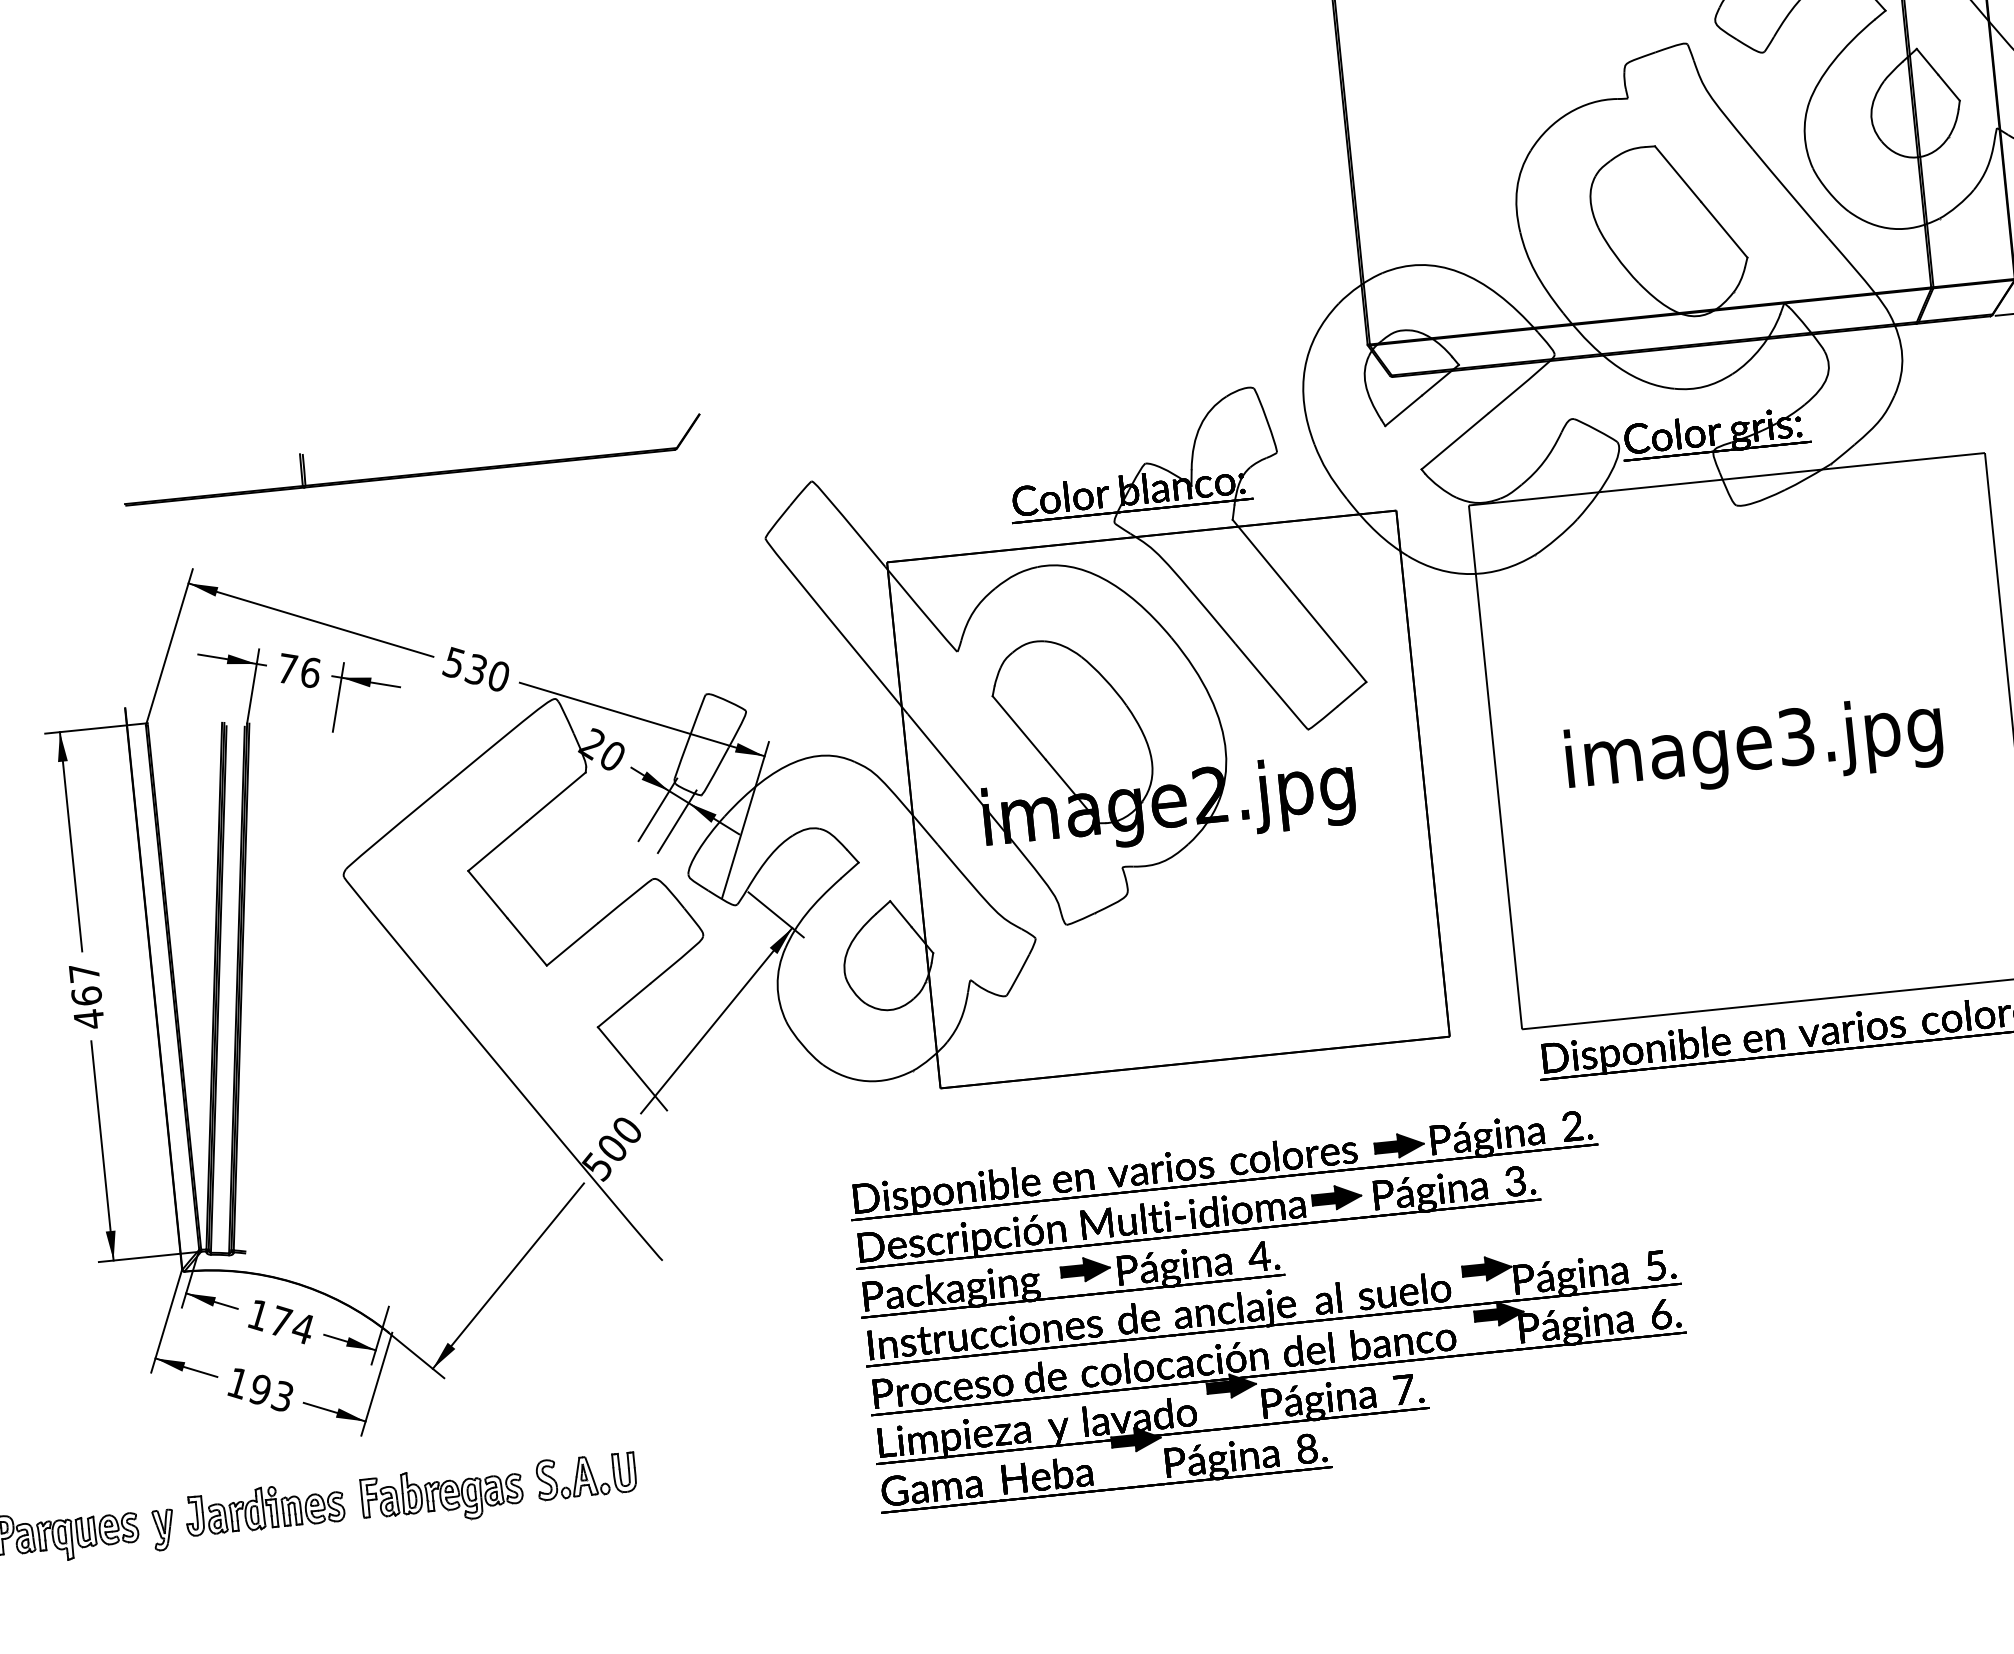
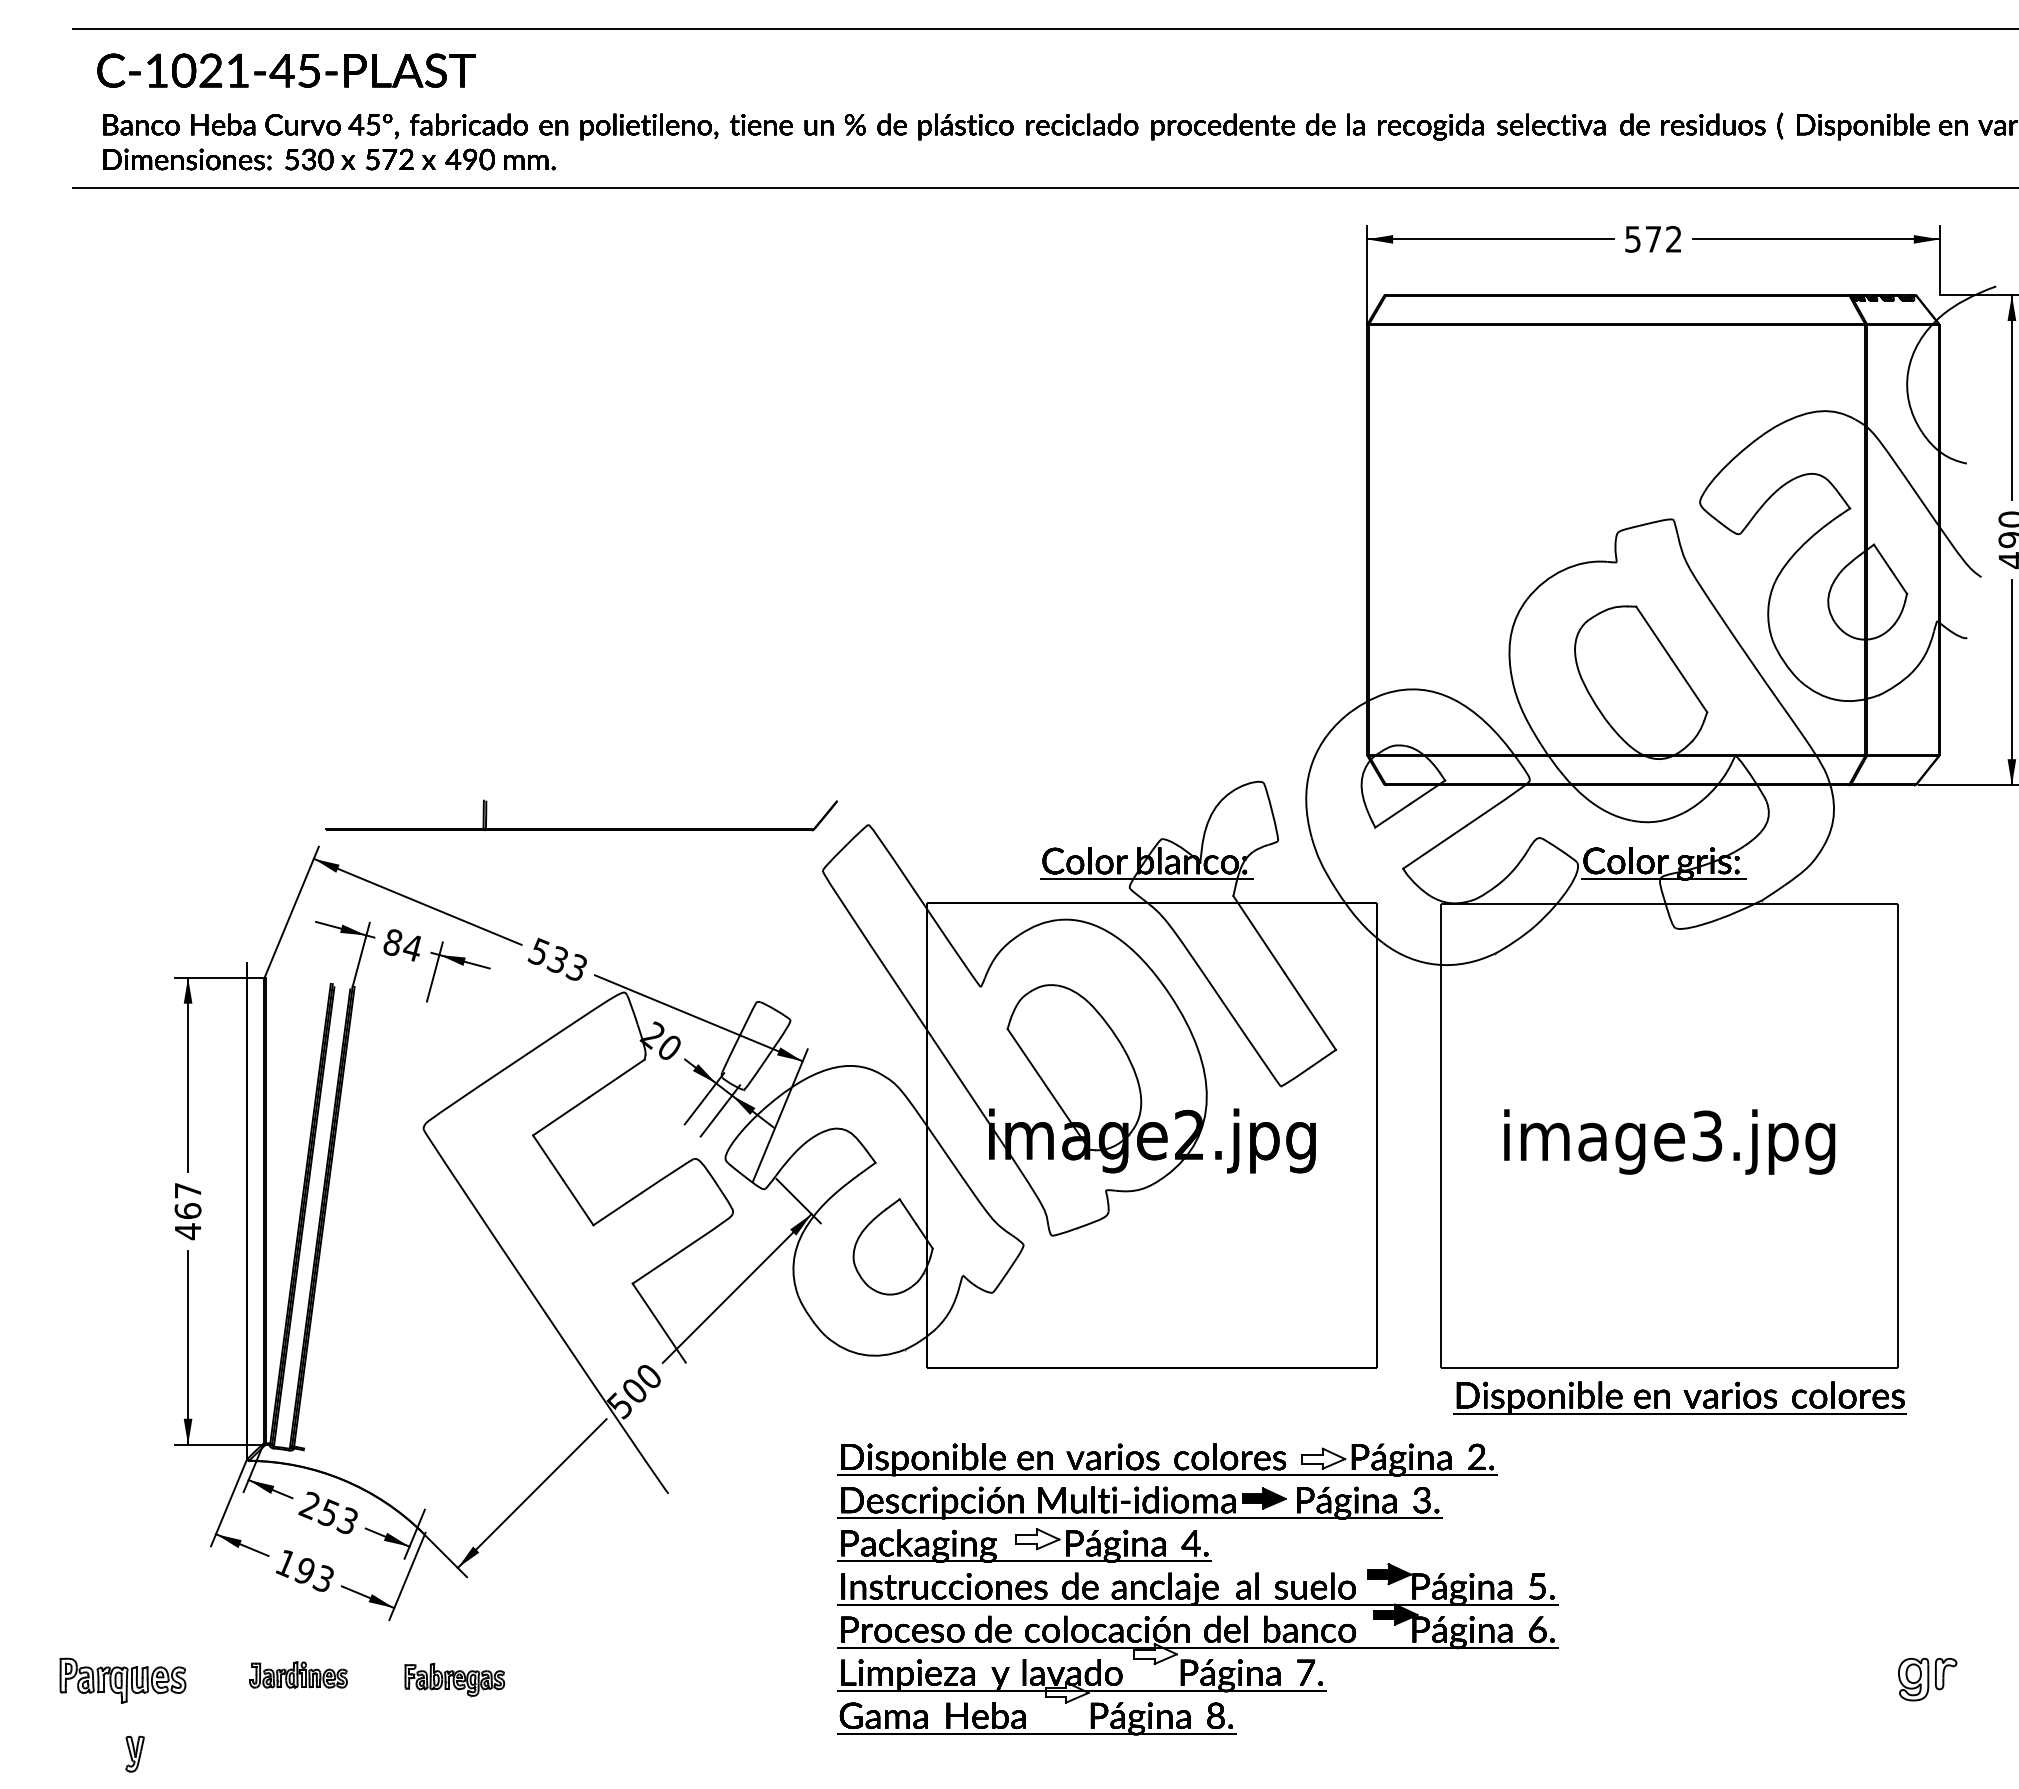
part: (413, 474) -> (581, 828), moved
text: (298, 670) -> (402, 944), 76 -> 84
text: (496, 676) -> (575, 967), 530 -> 533
fill: (1399, 1145) -> (1323, 1458), removed
fill: (1085, 1270) -> (1037, 1539), removed
text: (279, 1321) -> (327, 1512), 174 -> 253
fill: (1230, 1385) -> (1154, 1653), removed
fill: (1135, 1439) -> (1066, 1692), removed
part: (586, 1476) -> (582, 1675), removed
part: (441, 1495) -> (454, 1679), size x0.7
part: (264, 1507) -> (298, 1674), size x0.7
part: (163, 1529) -> (134, 1753), moved

